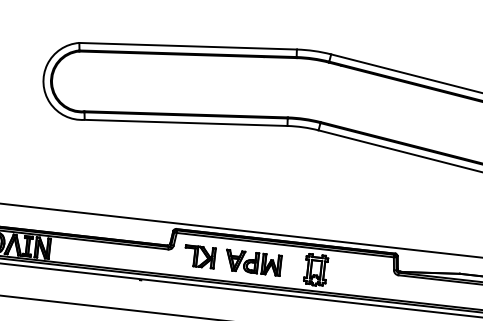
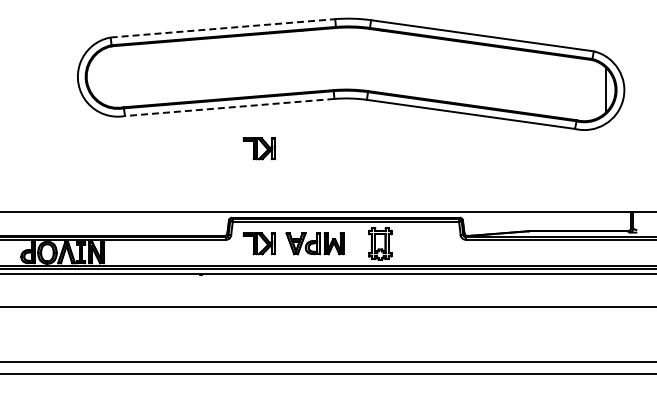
line: (187, 46) -> (222, 28), solid -> dashed
line: (185, 122) -> (229, 107), solid -> dashed
part: (209, 165) -> (258, 148), added

